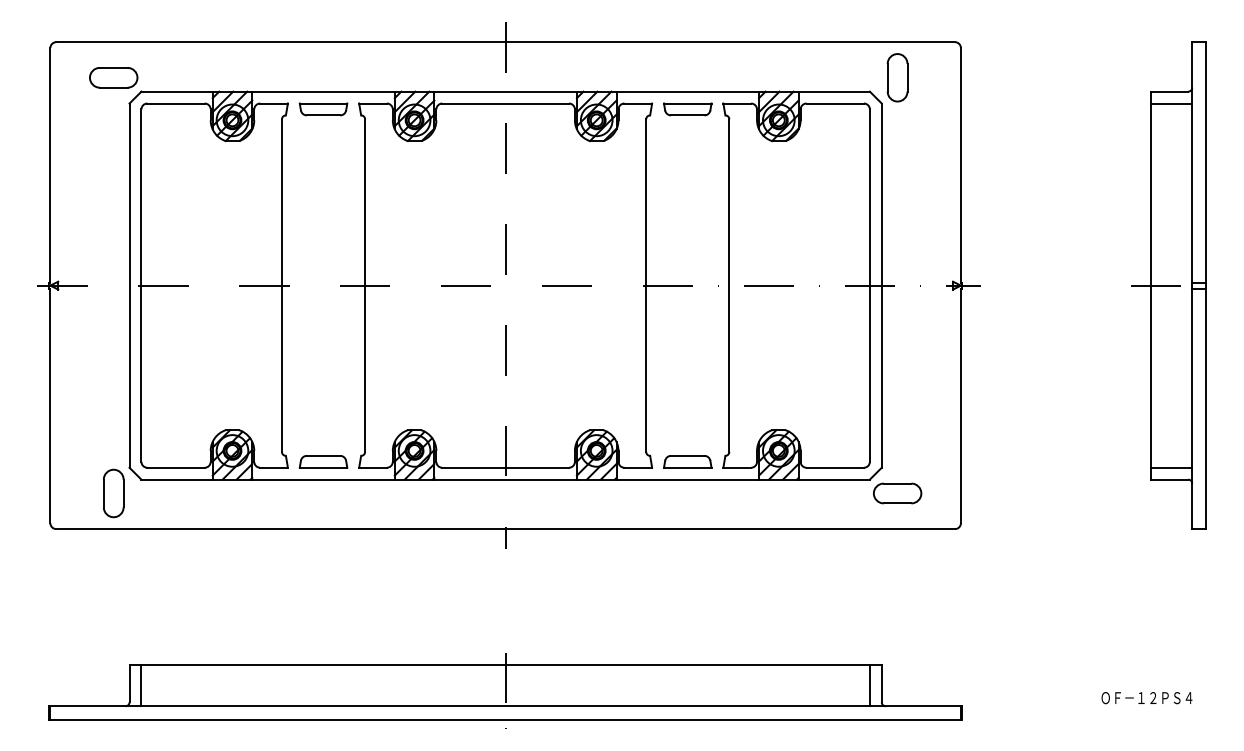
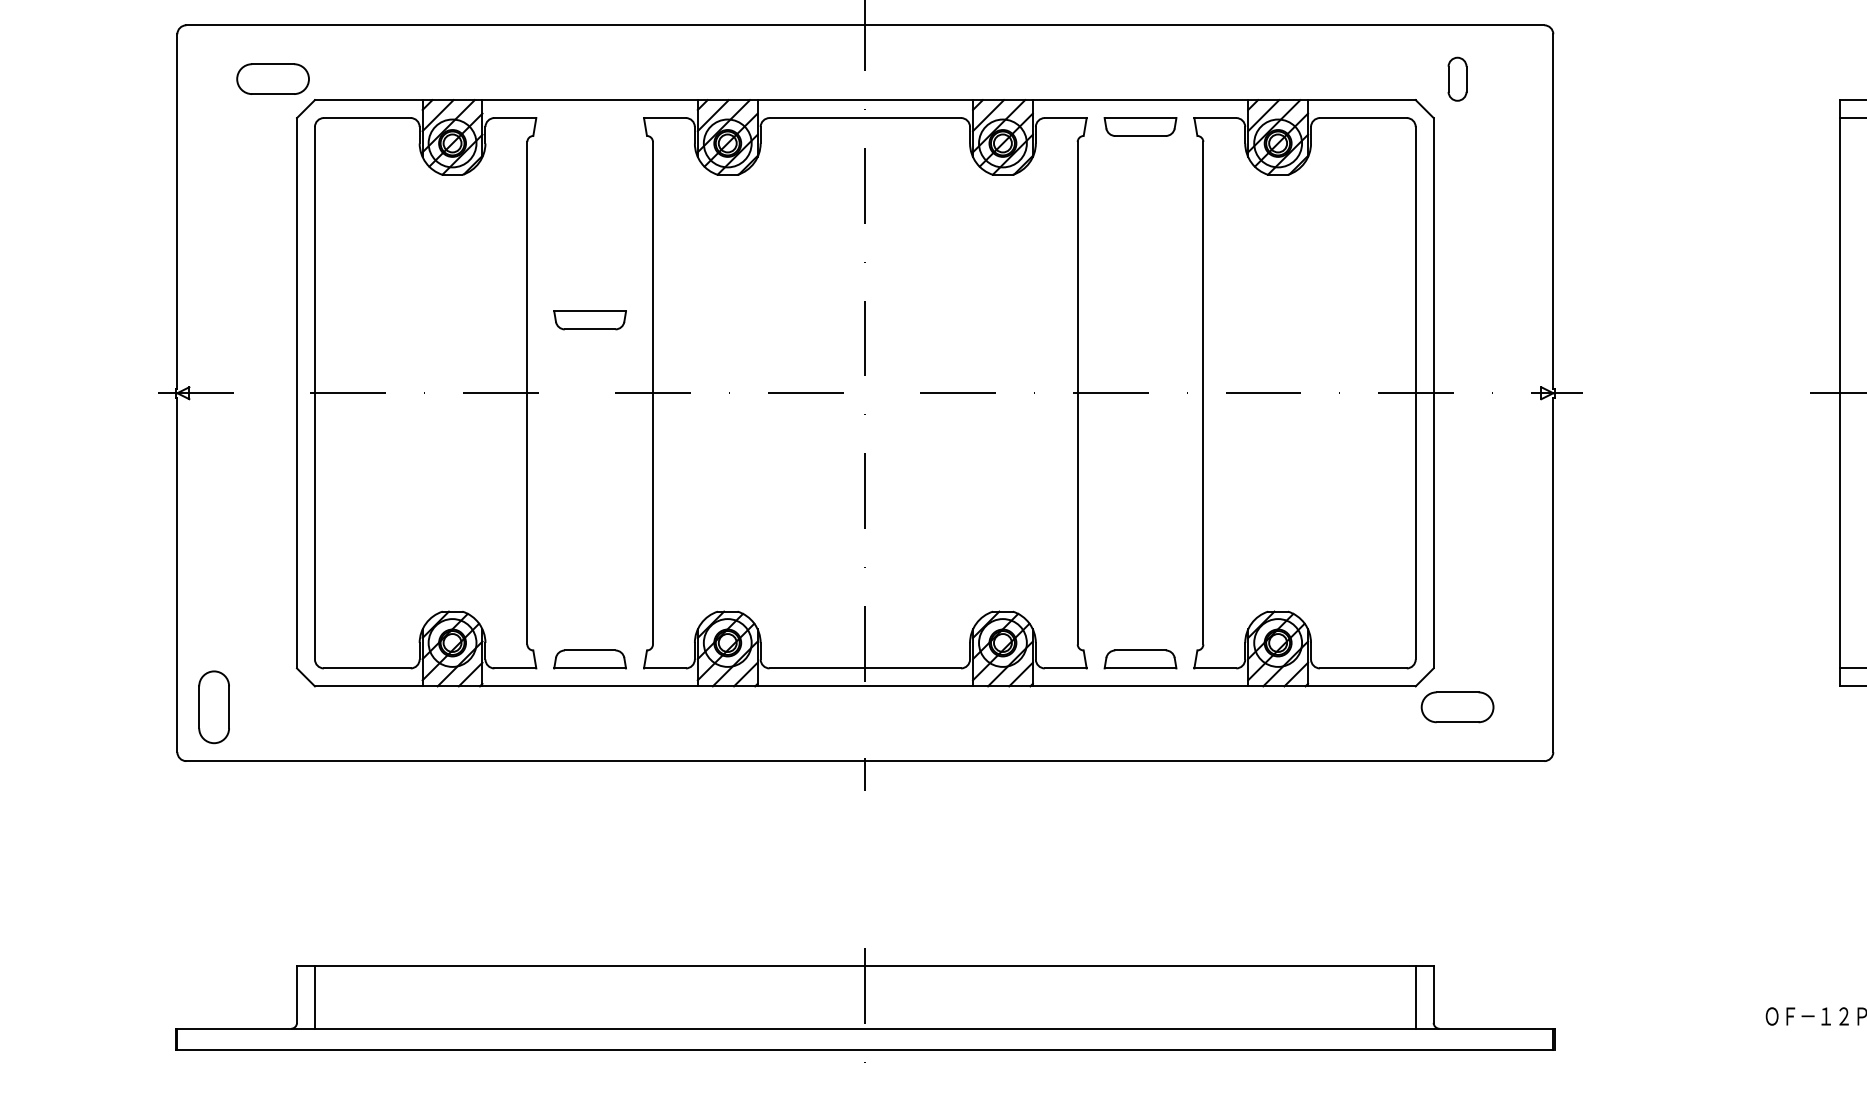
part: (897, 77) -> (1457, 78), size x0.6
part: (323, 109) -> (590, 320), moved
part: (113, 493) -> (213, 707), moved

